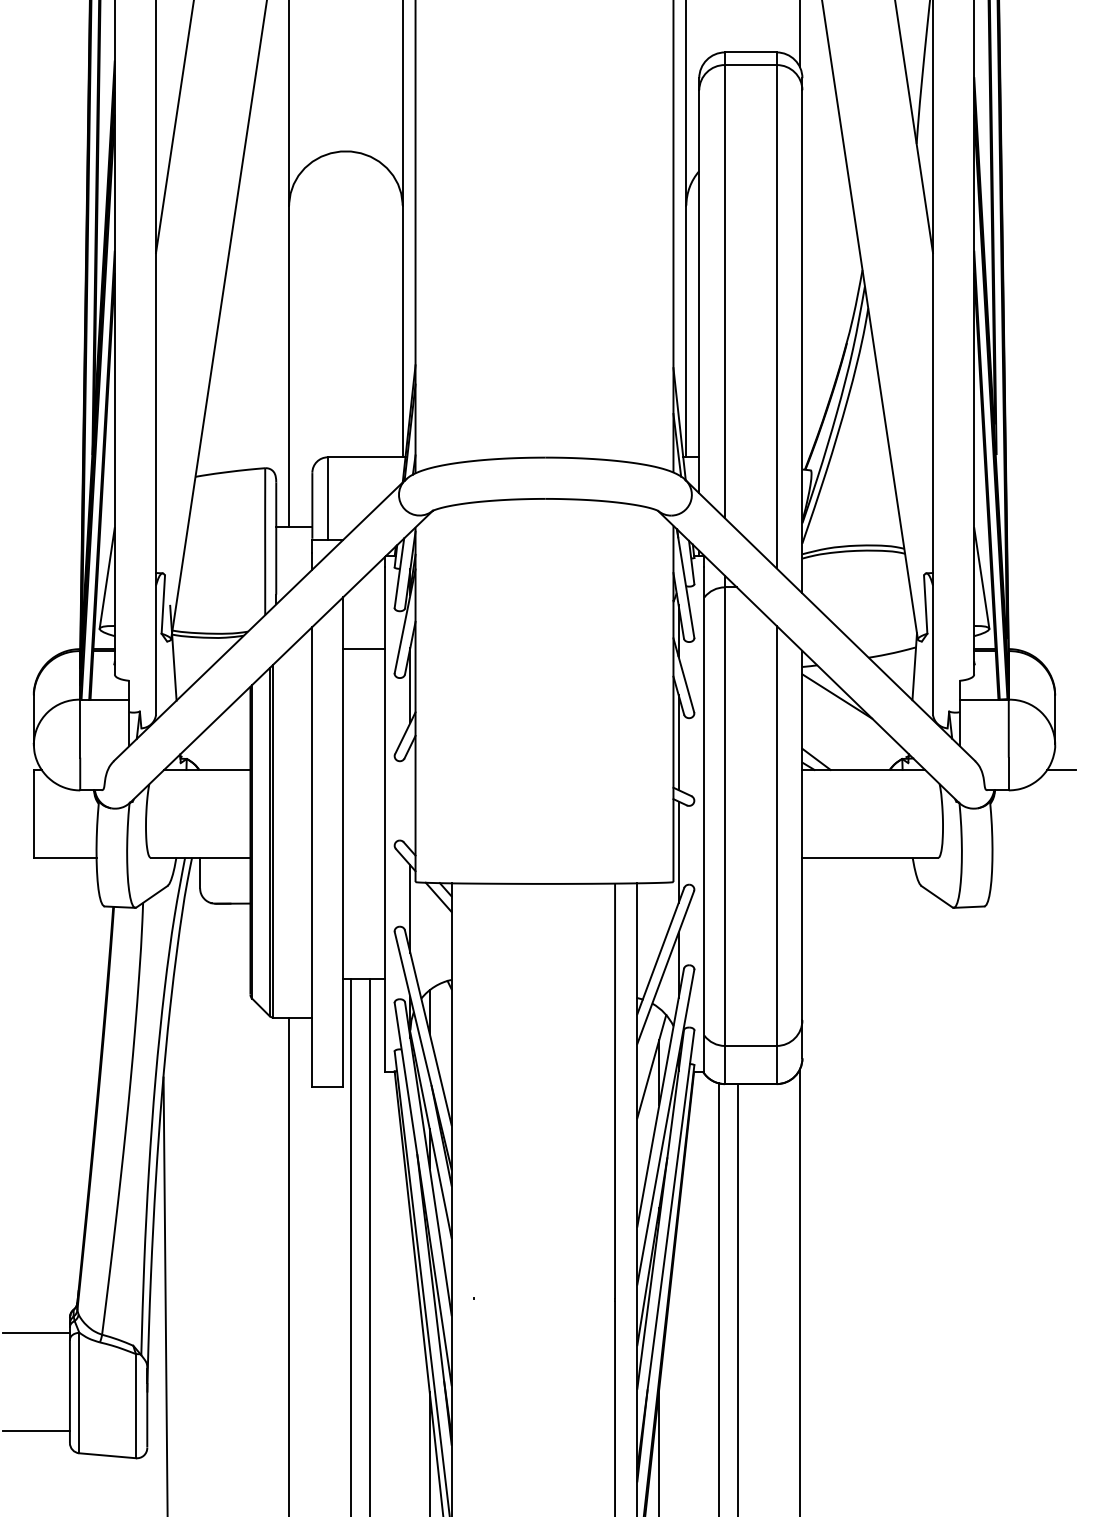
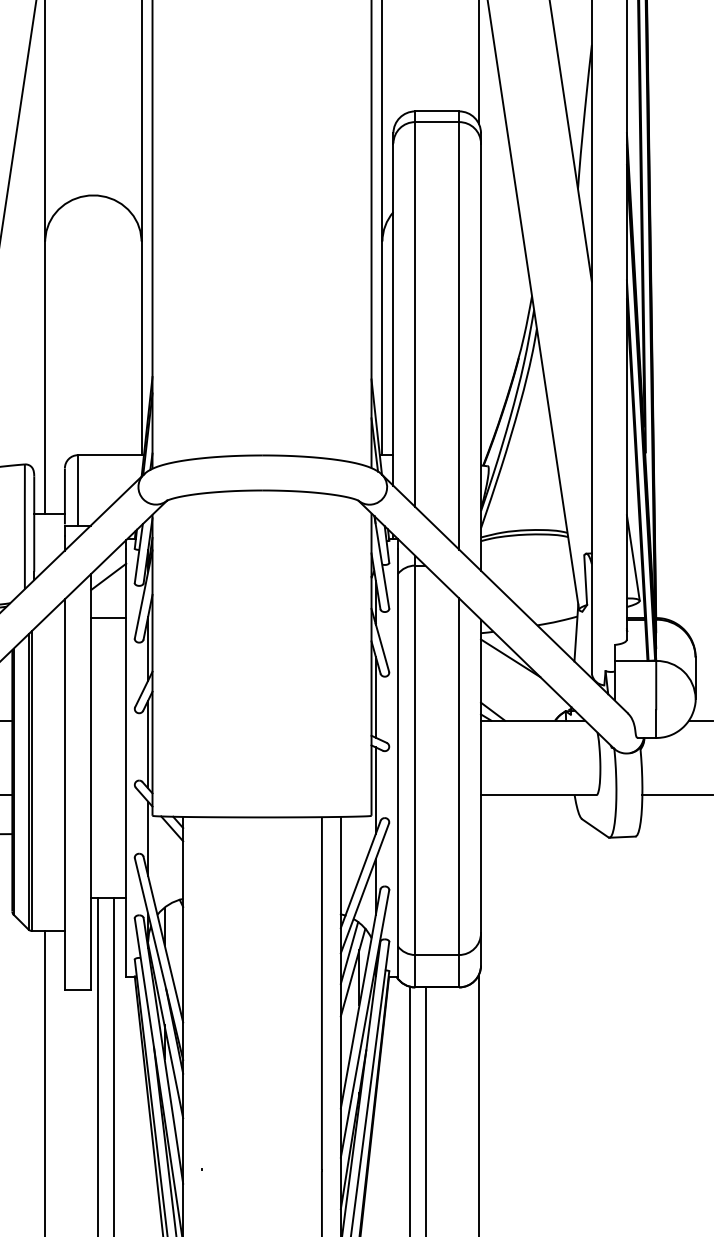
line: (363, 600) -> (108, 576), added
line: (410, 797) -> (148, 744), added
line: (1033, 857) -> (677, 794), added
line: (647, 1043) -> (349, 952), added

